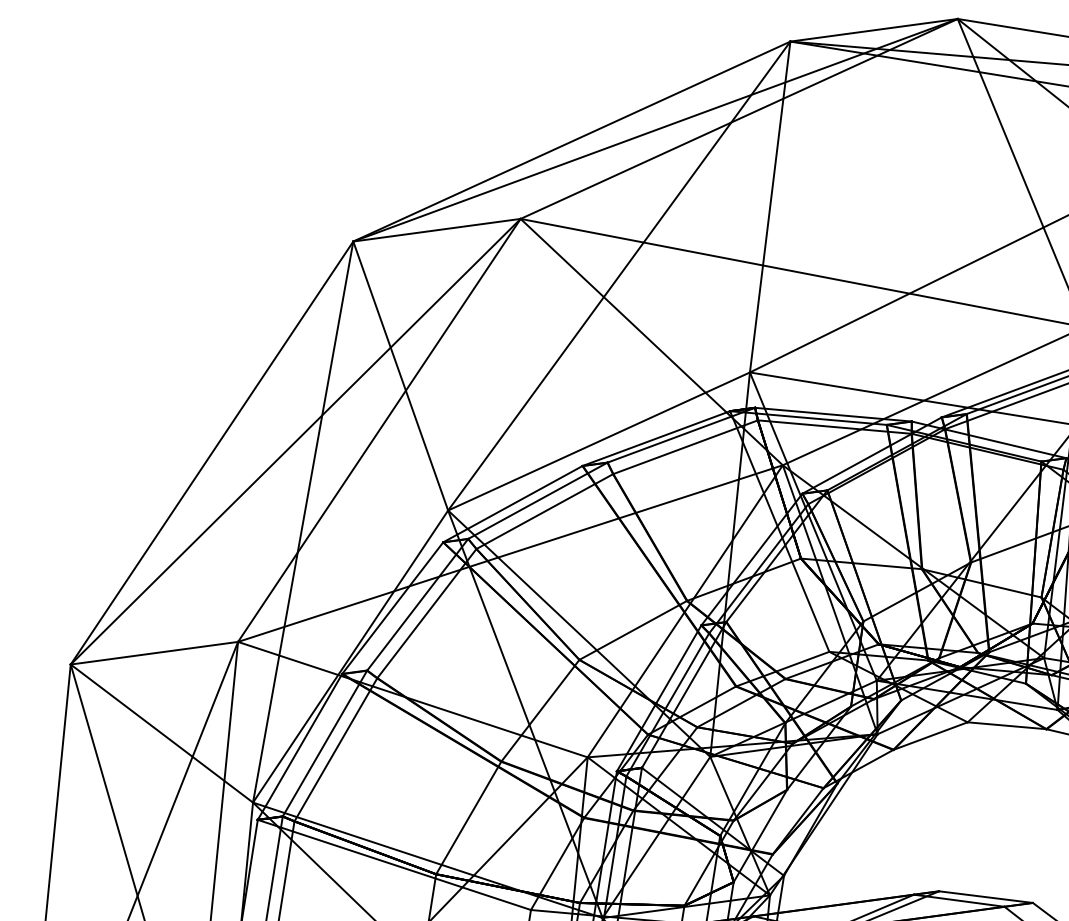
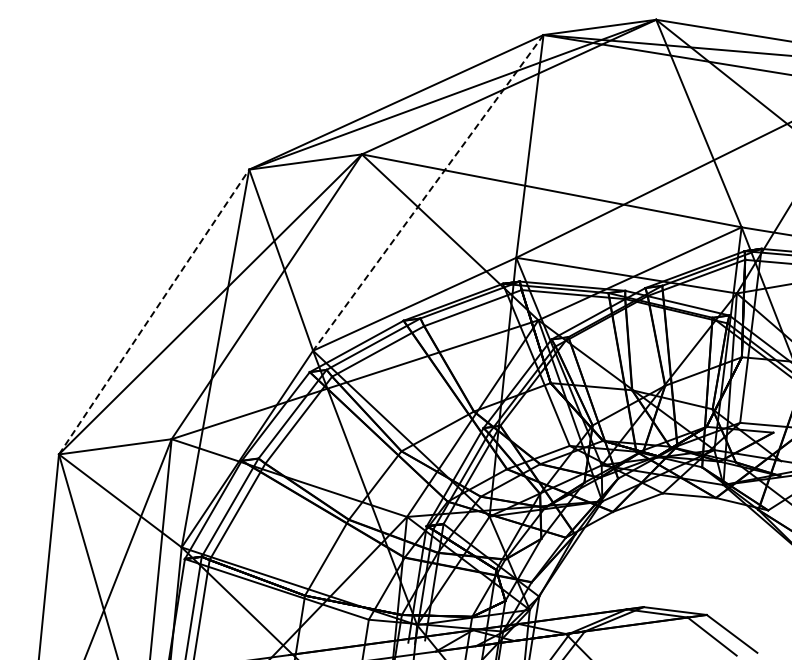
line: (619, 276) -> (428, 193), solid -> dashed
line: (212, 452) -> (154, 311), solid -> dashed

